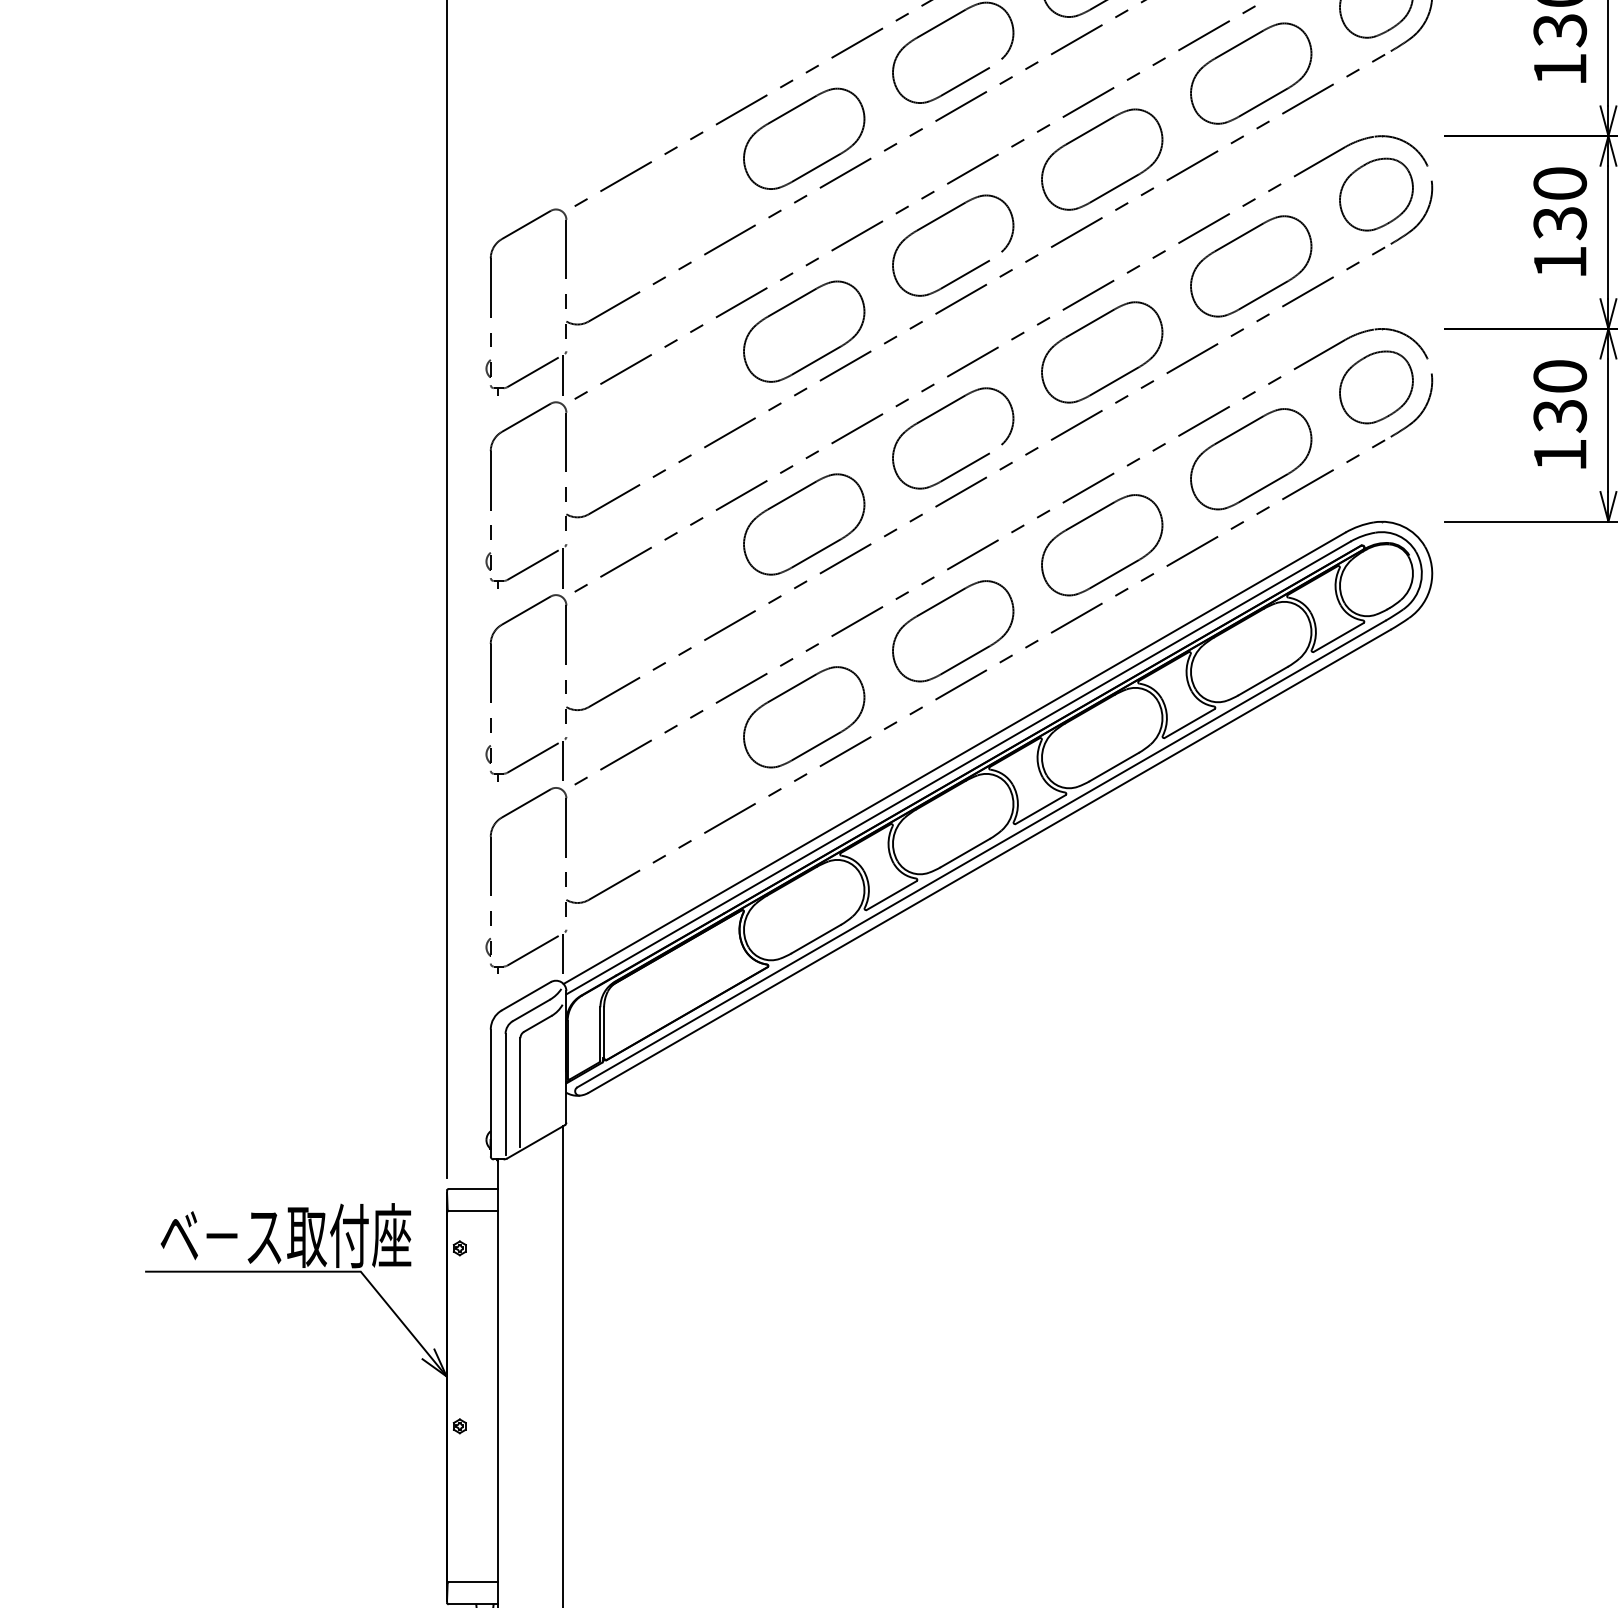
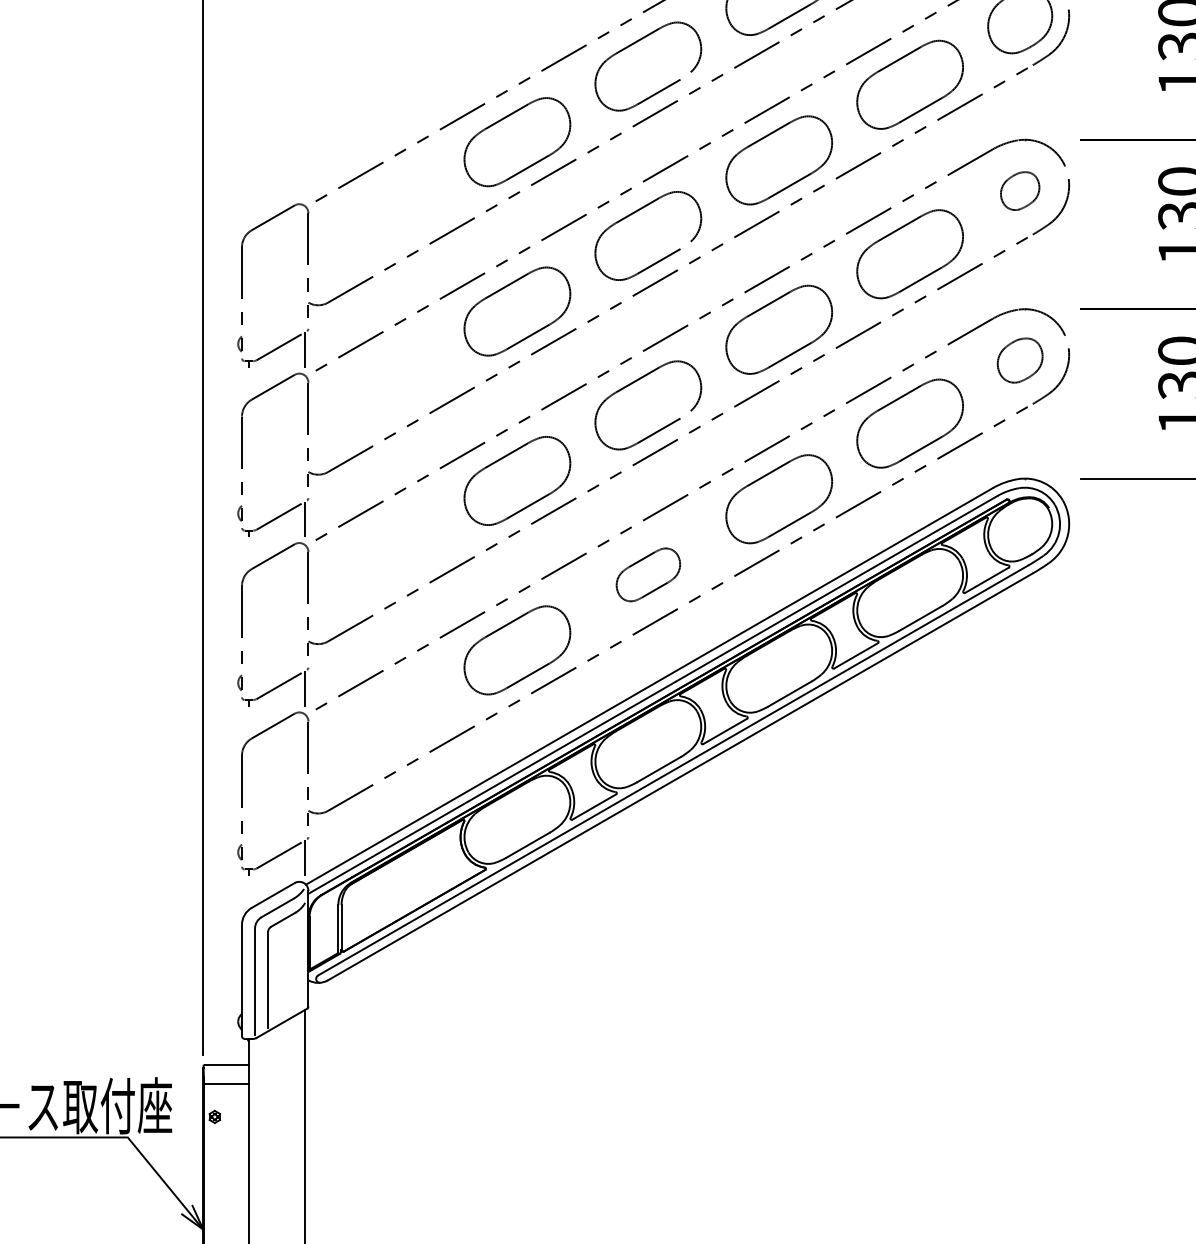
part: (1376, 194) -> (1020, 191), size x0.6
part: (1376, 387) -> (1020, 360), size x0.7
part: (953, 631) -> (648, 575), size x0.6

